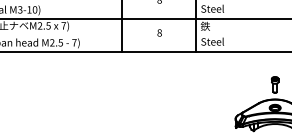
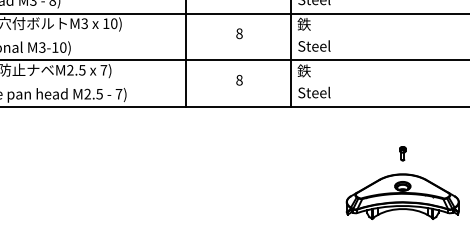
part: (274, 84) -> (402, 153), size x0.6

